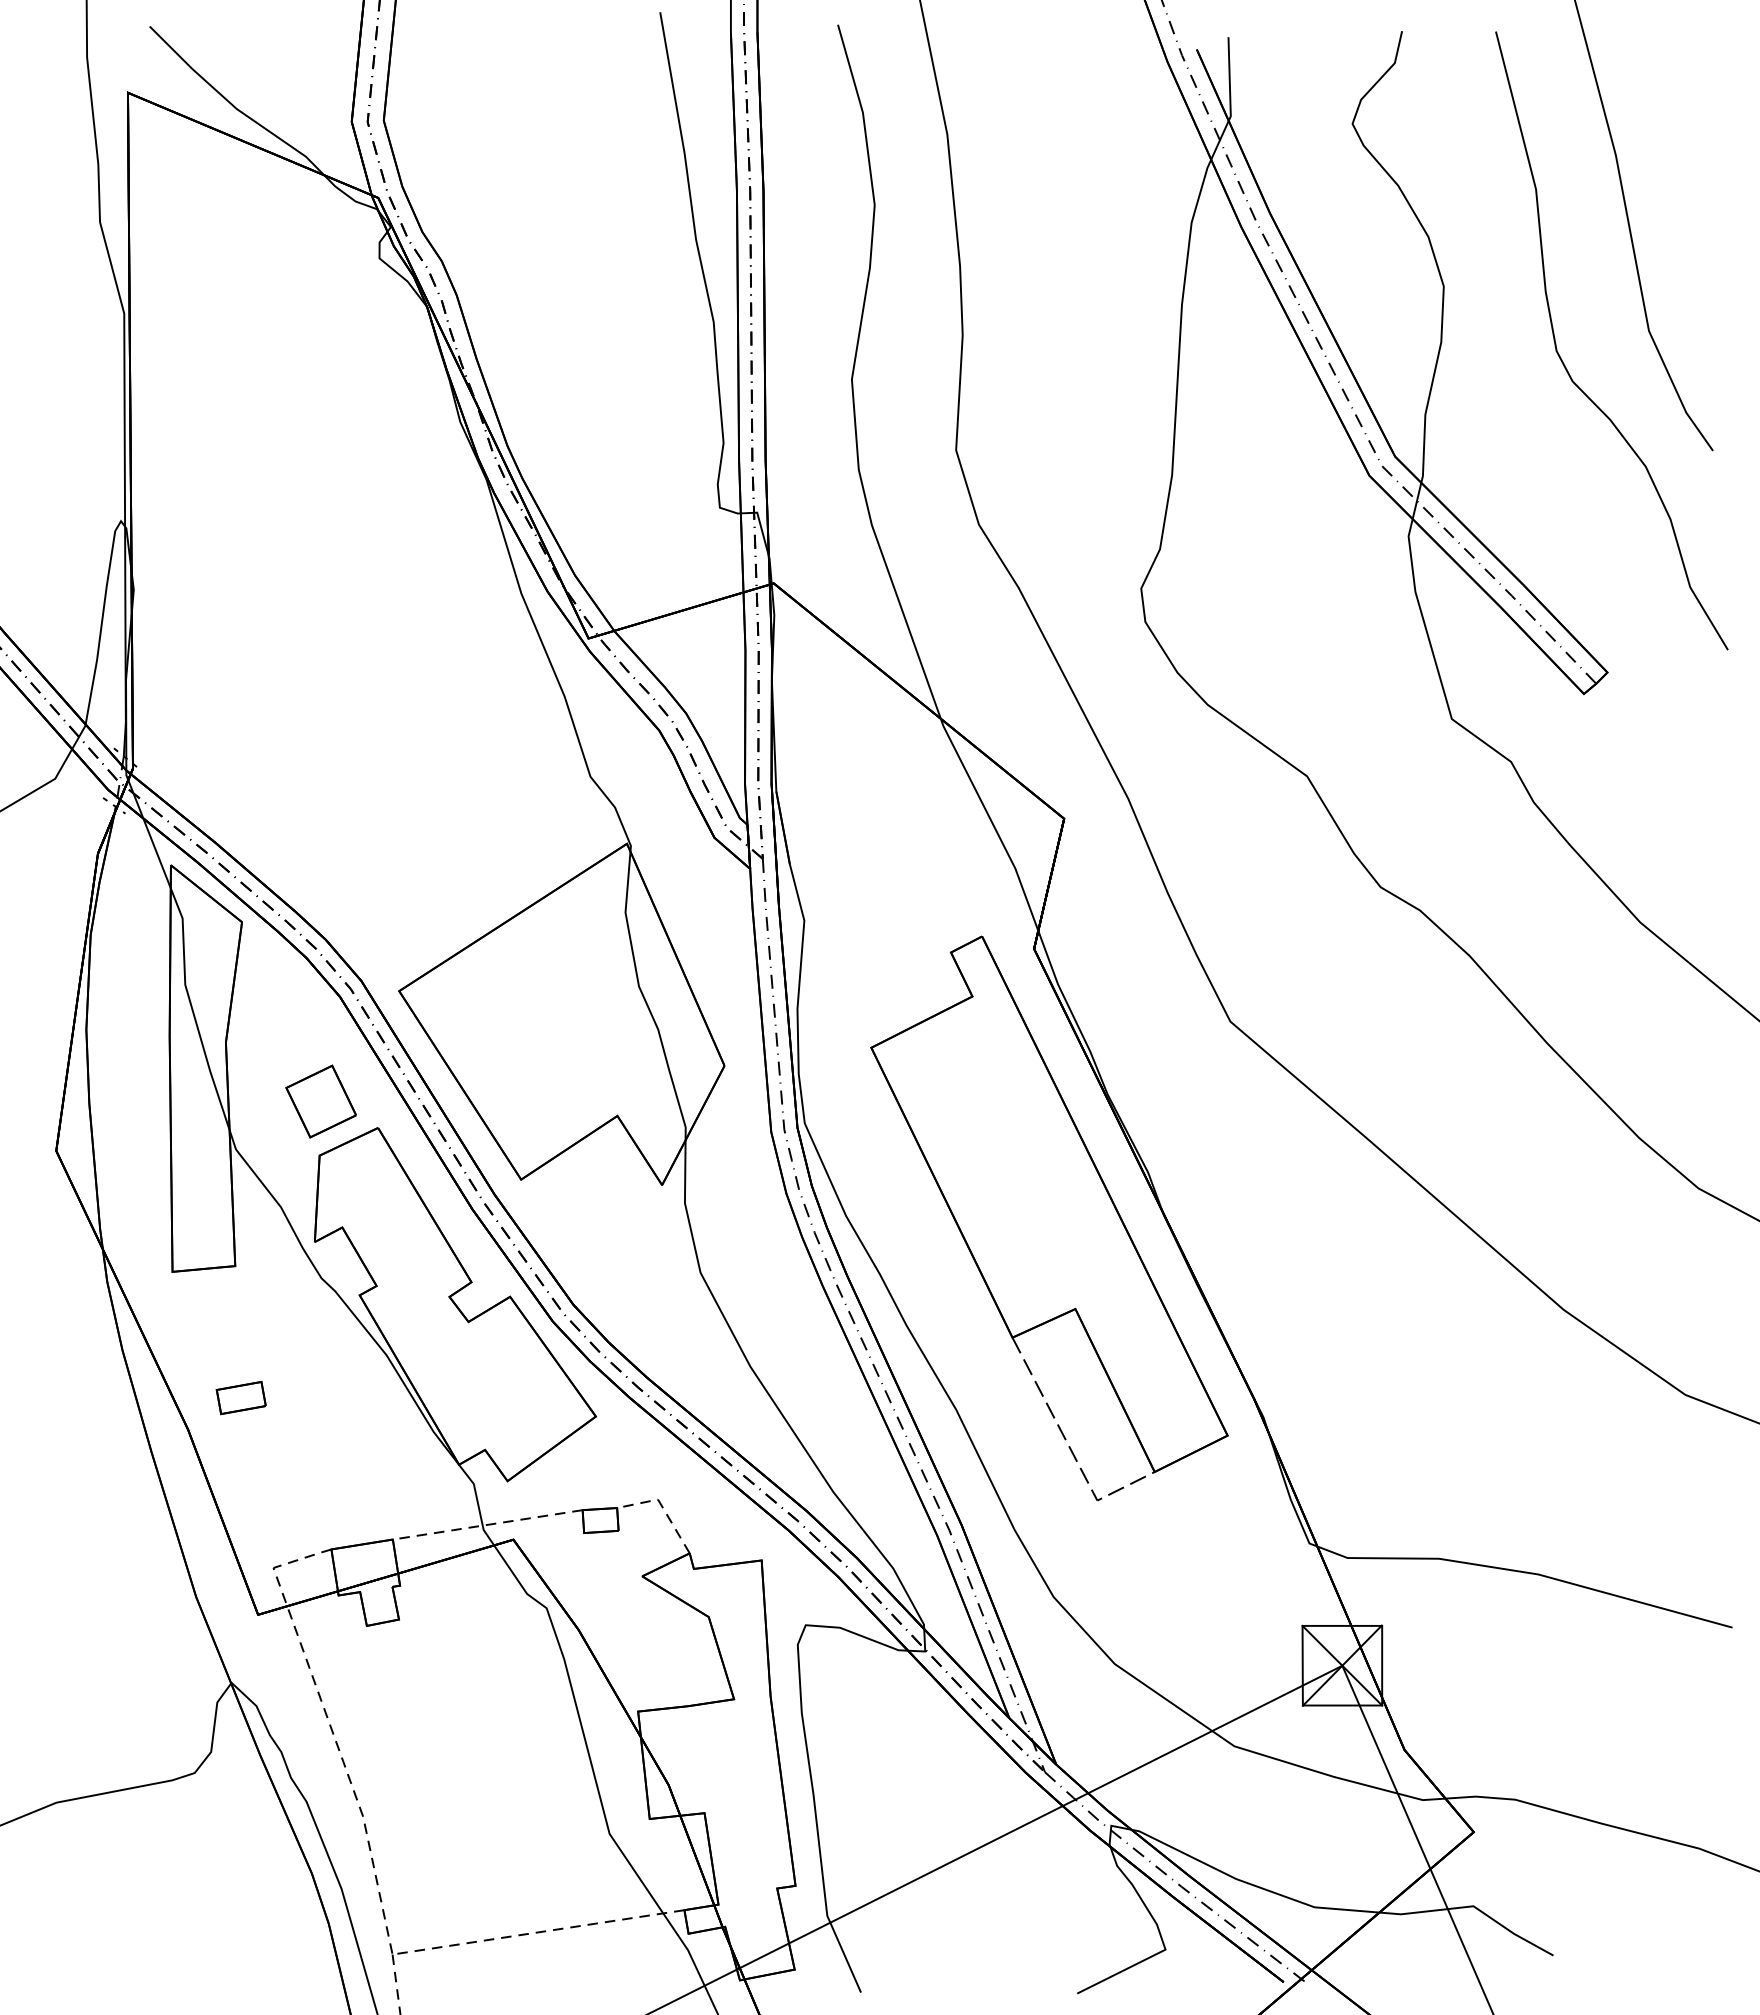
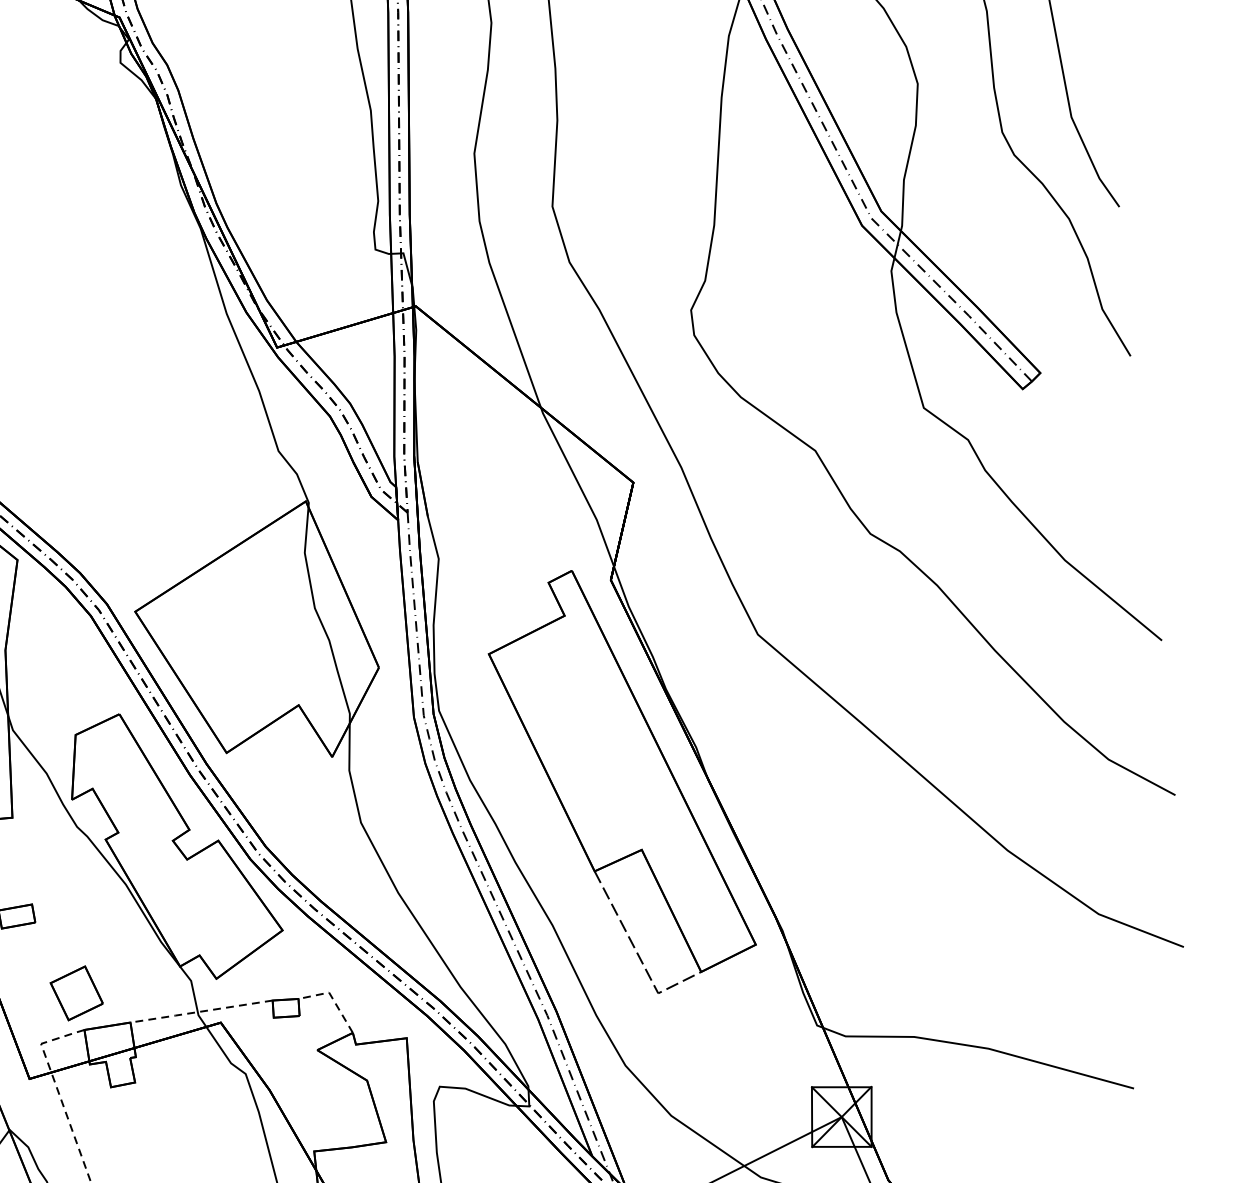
part: (320, 1101) -> (76, 993), moved

